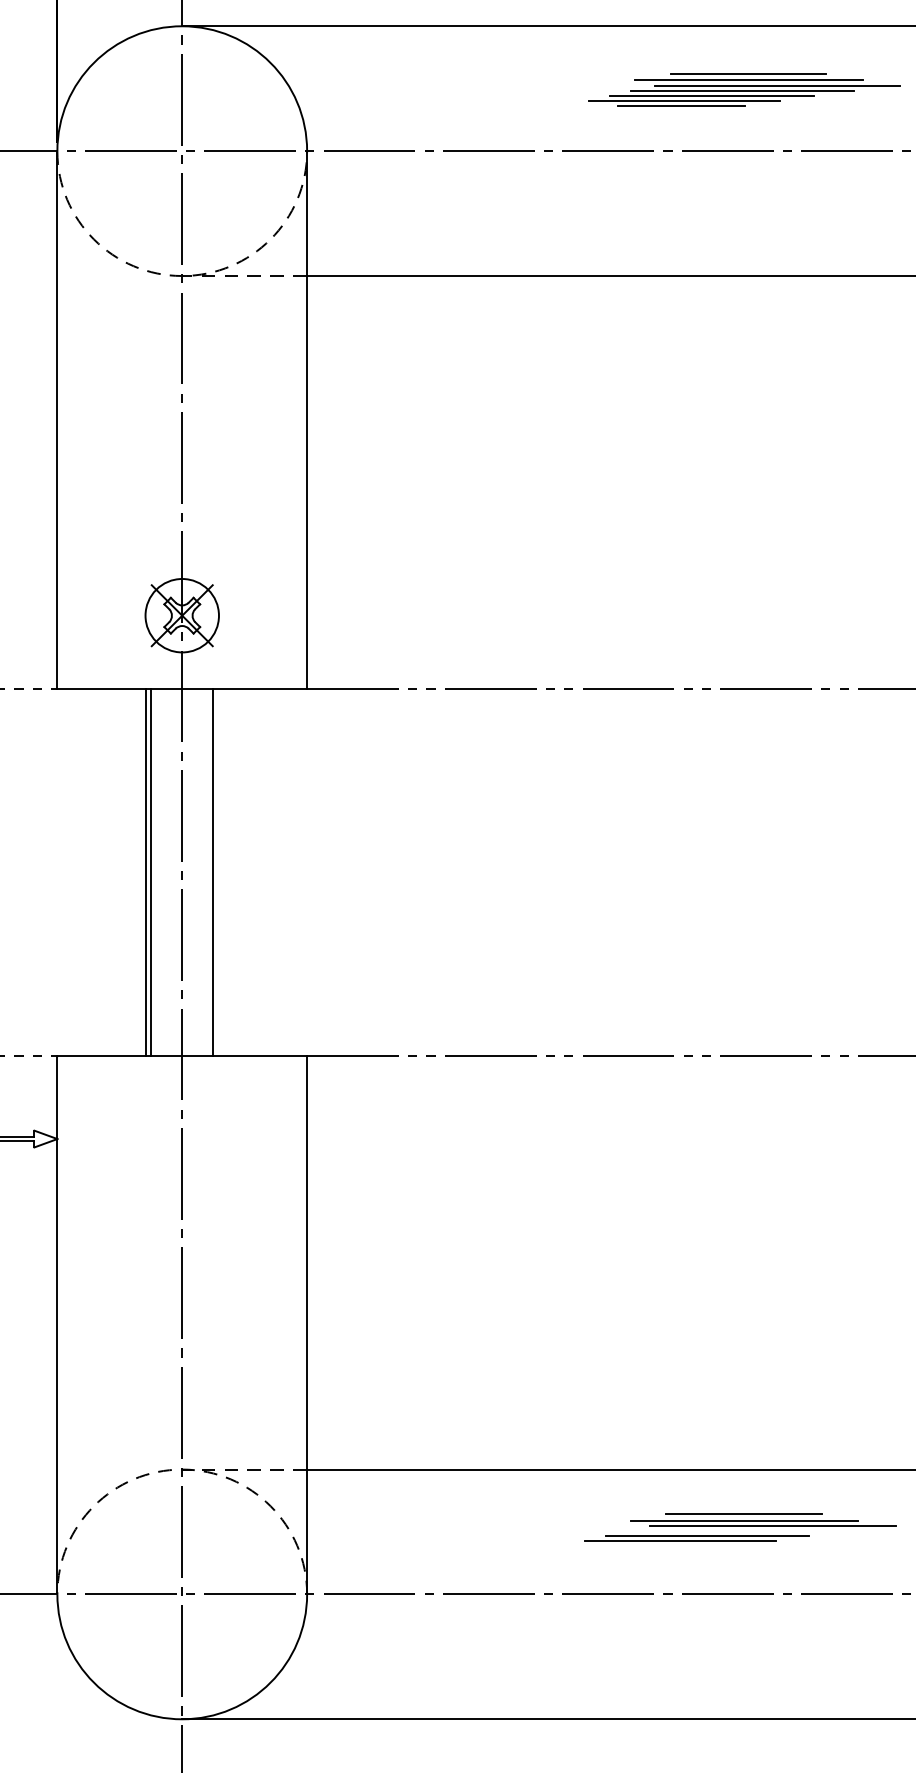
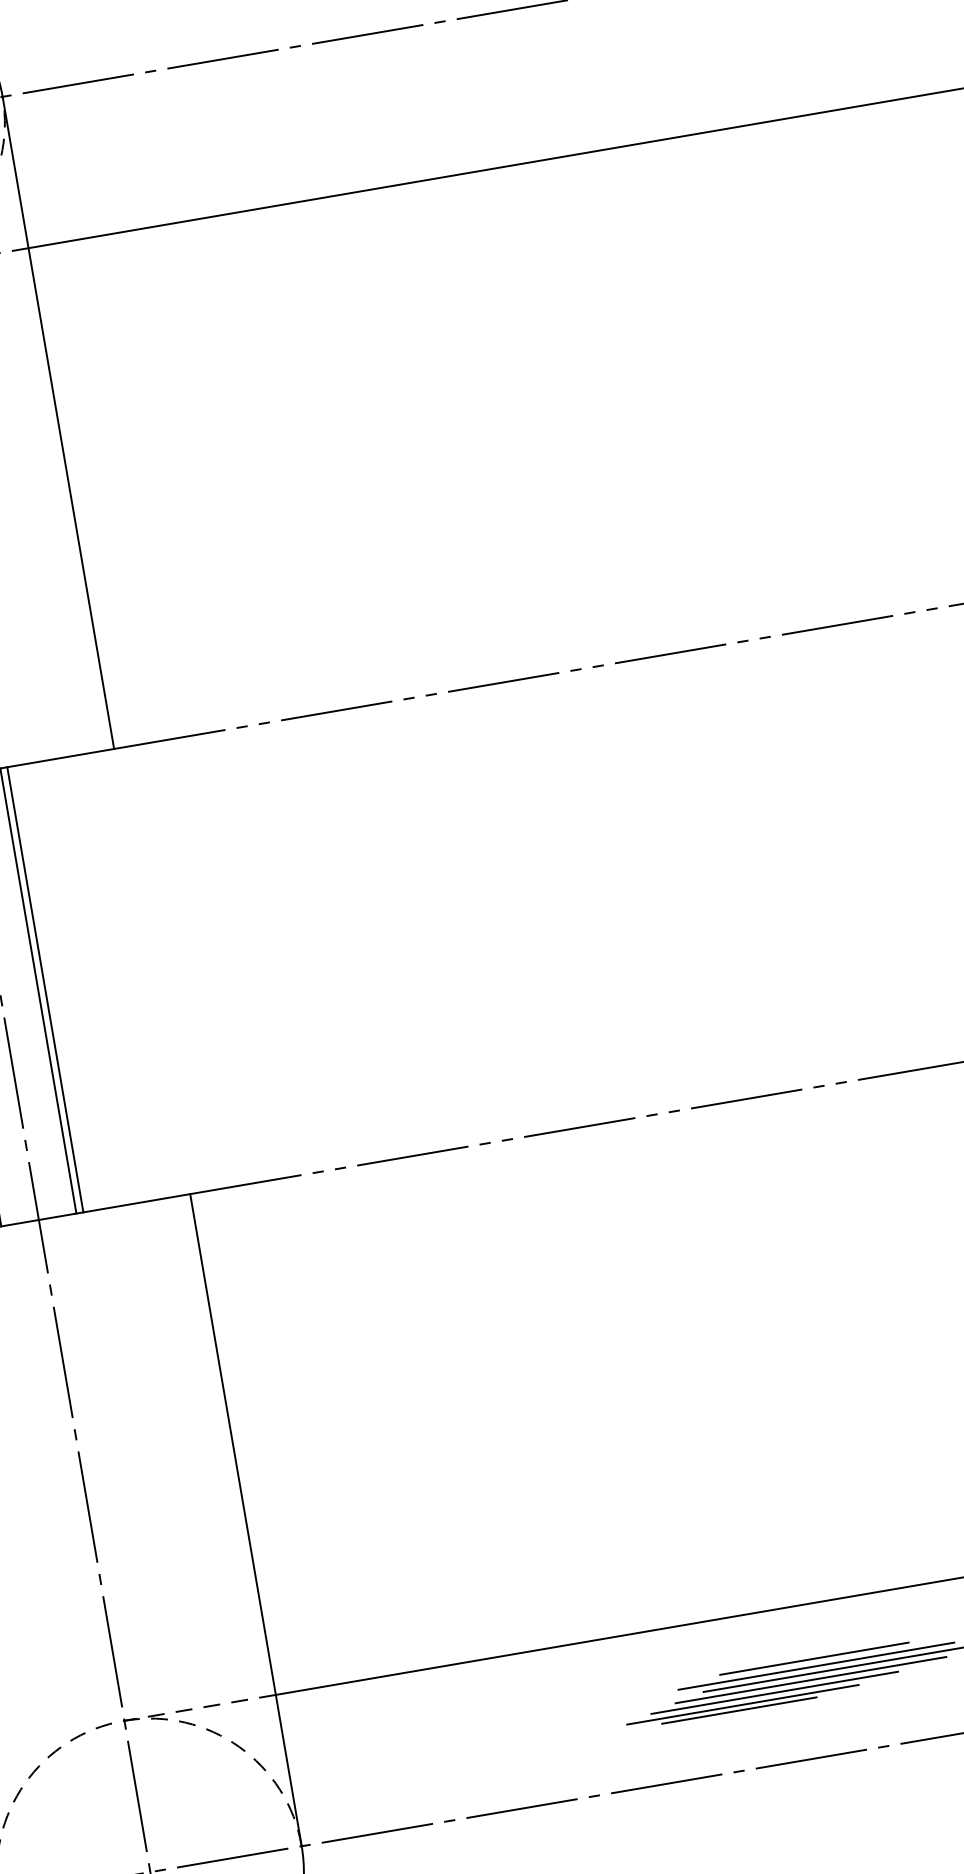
line: (218, 872) -> (44, 989), added
line: (737, 1531) -> (810, 1680), added
line: (676, 1545) -> (739, 1710), added

